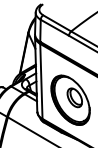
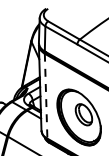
line: (41, 81) -> (46, 96), solid -> dashed

